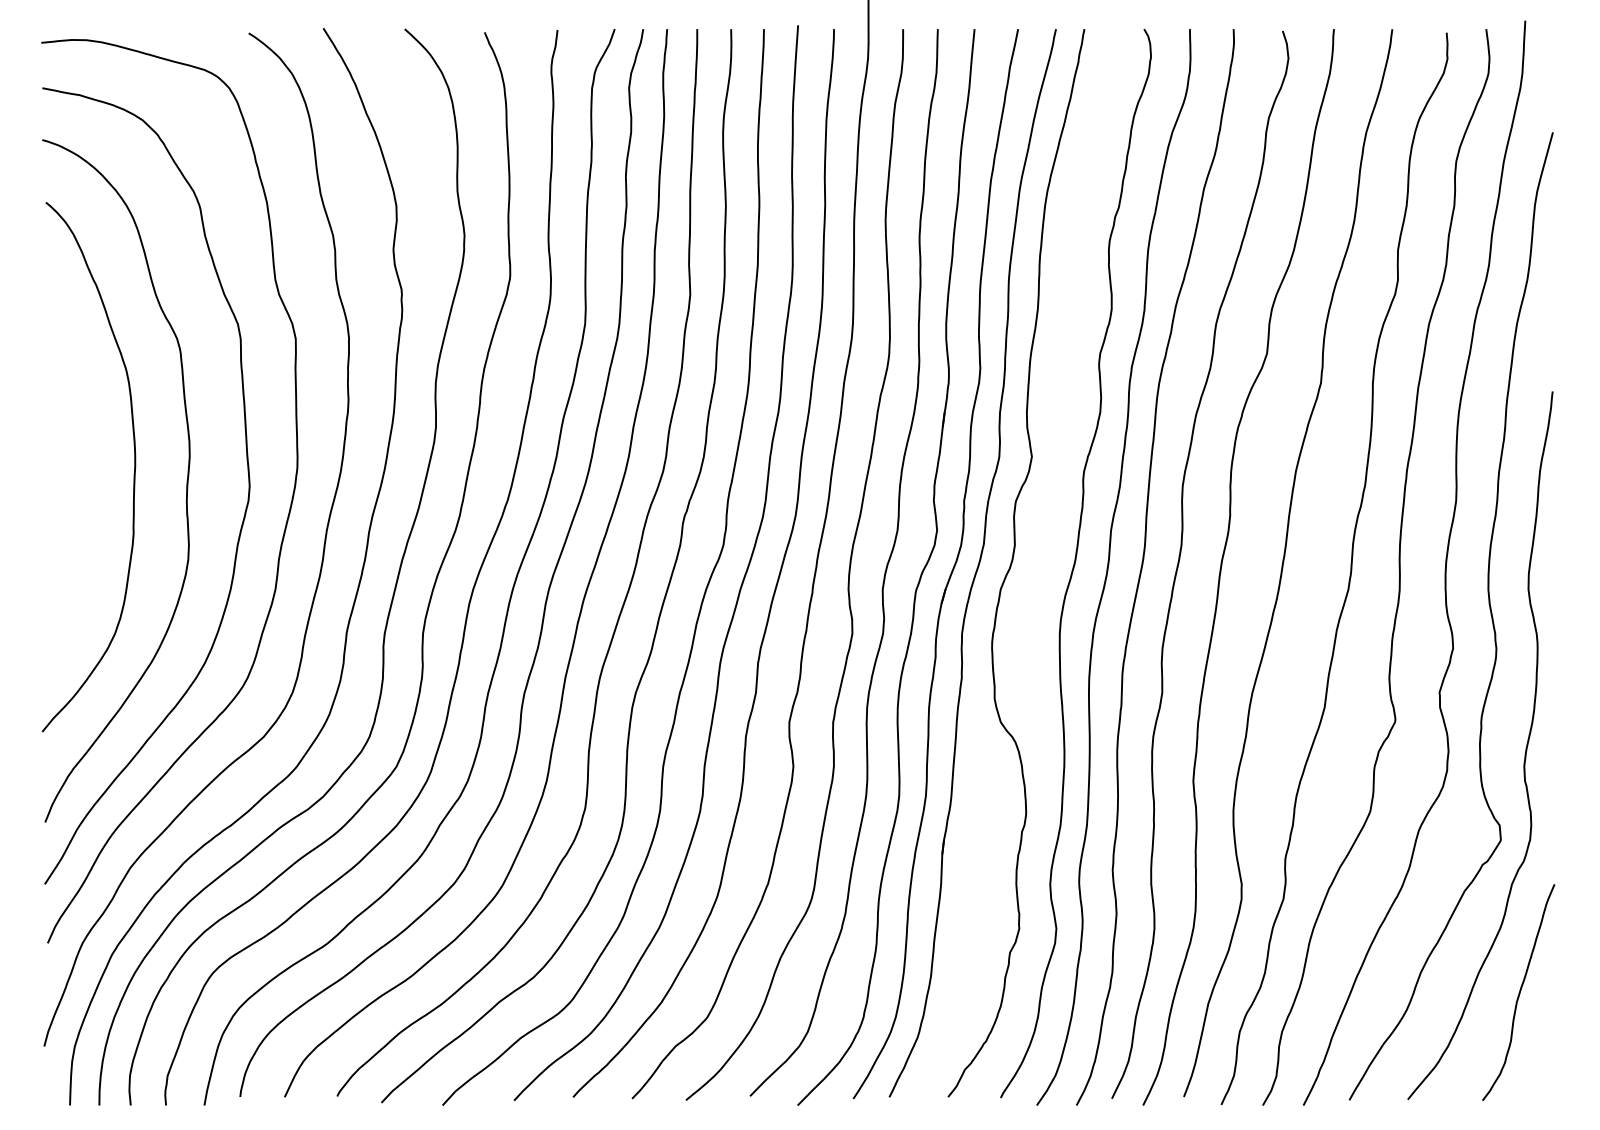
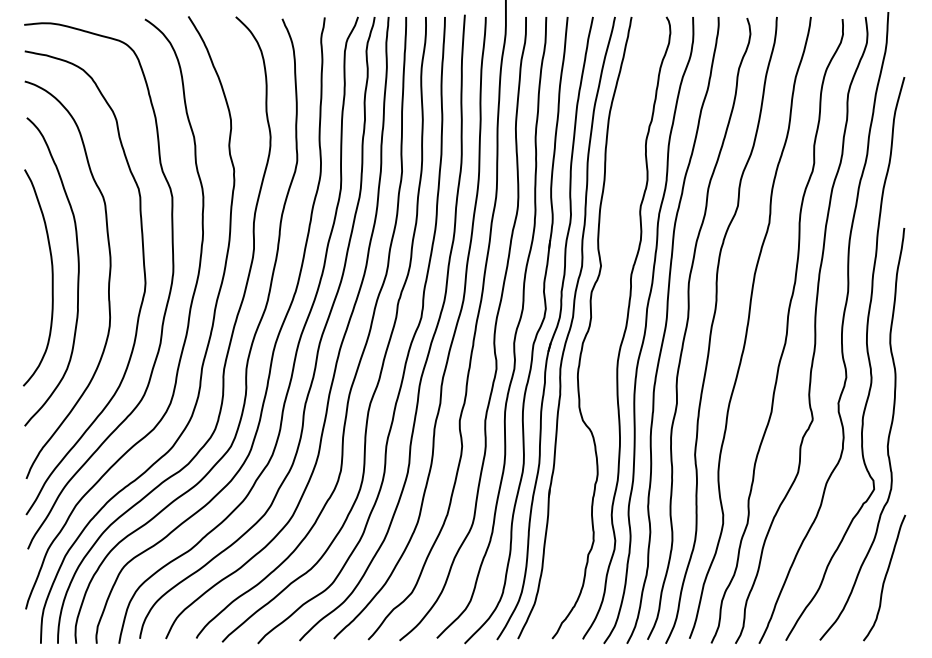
curve: (88, 476) -> (51, 277), added

